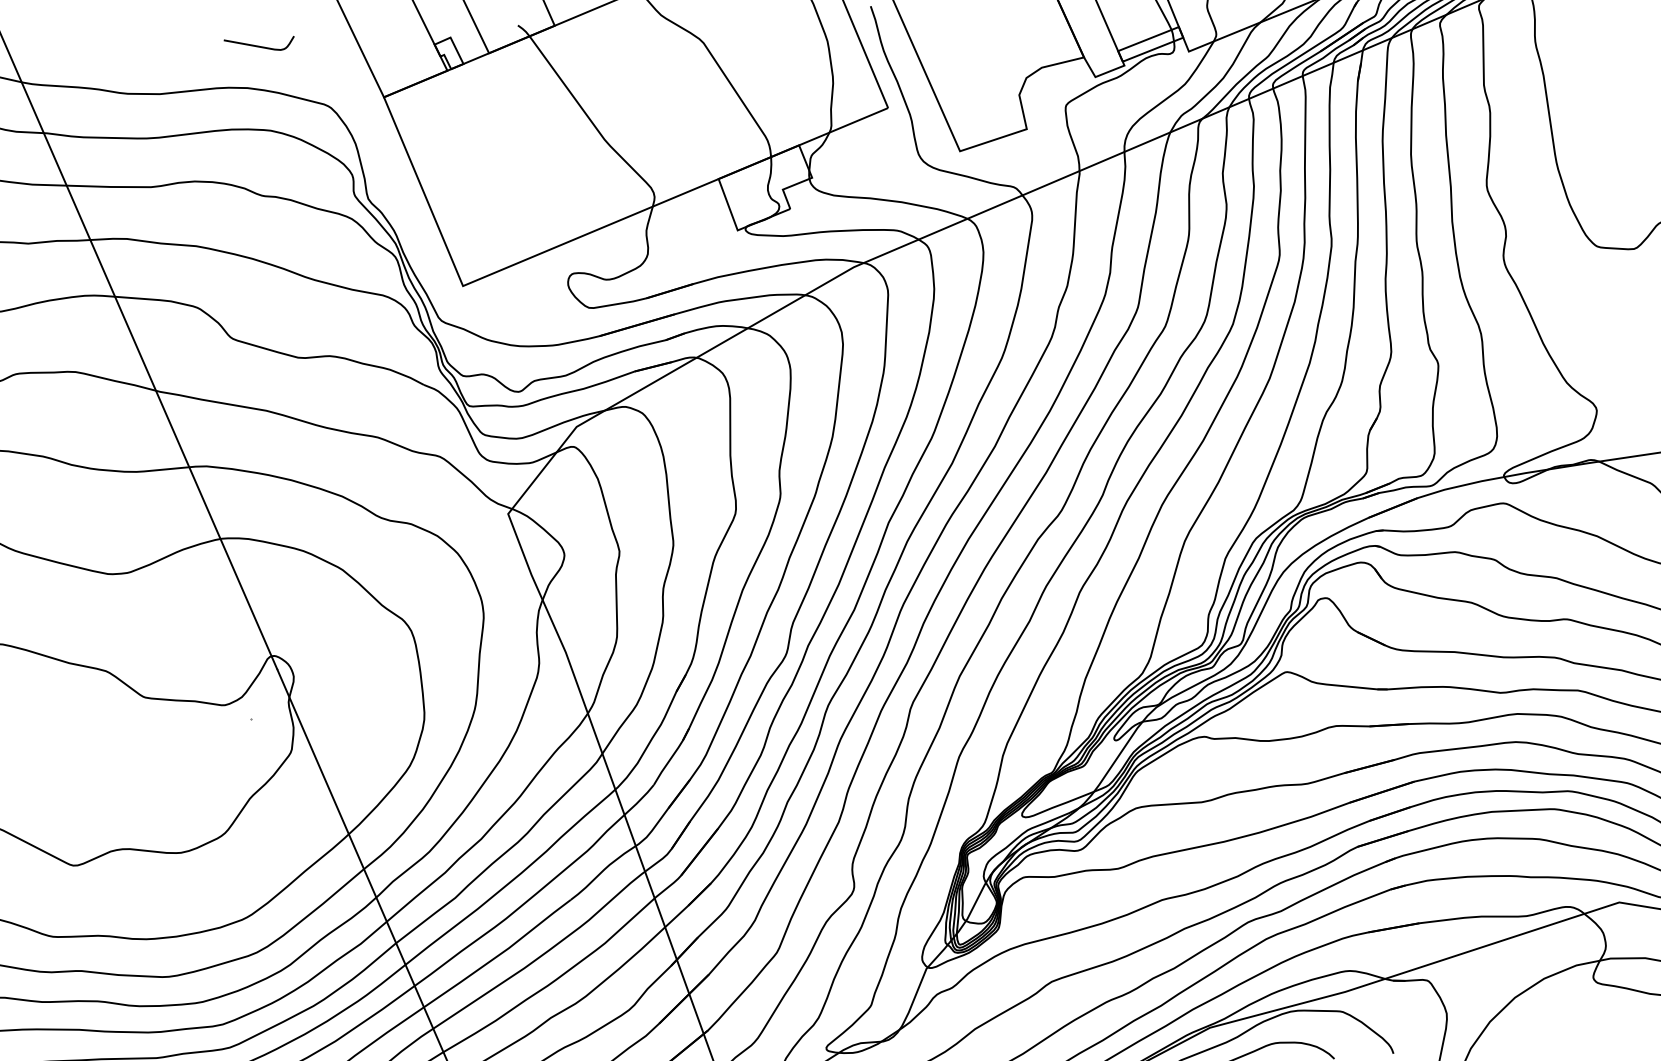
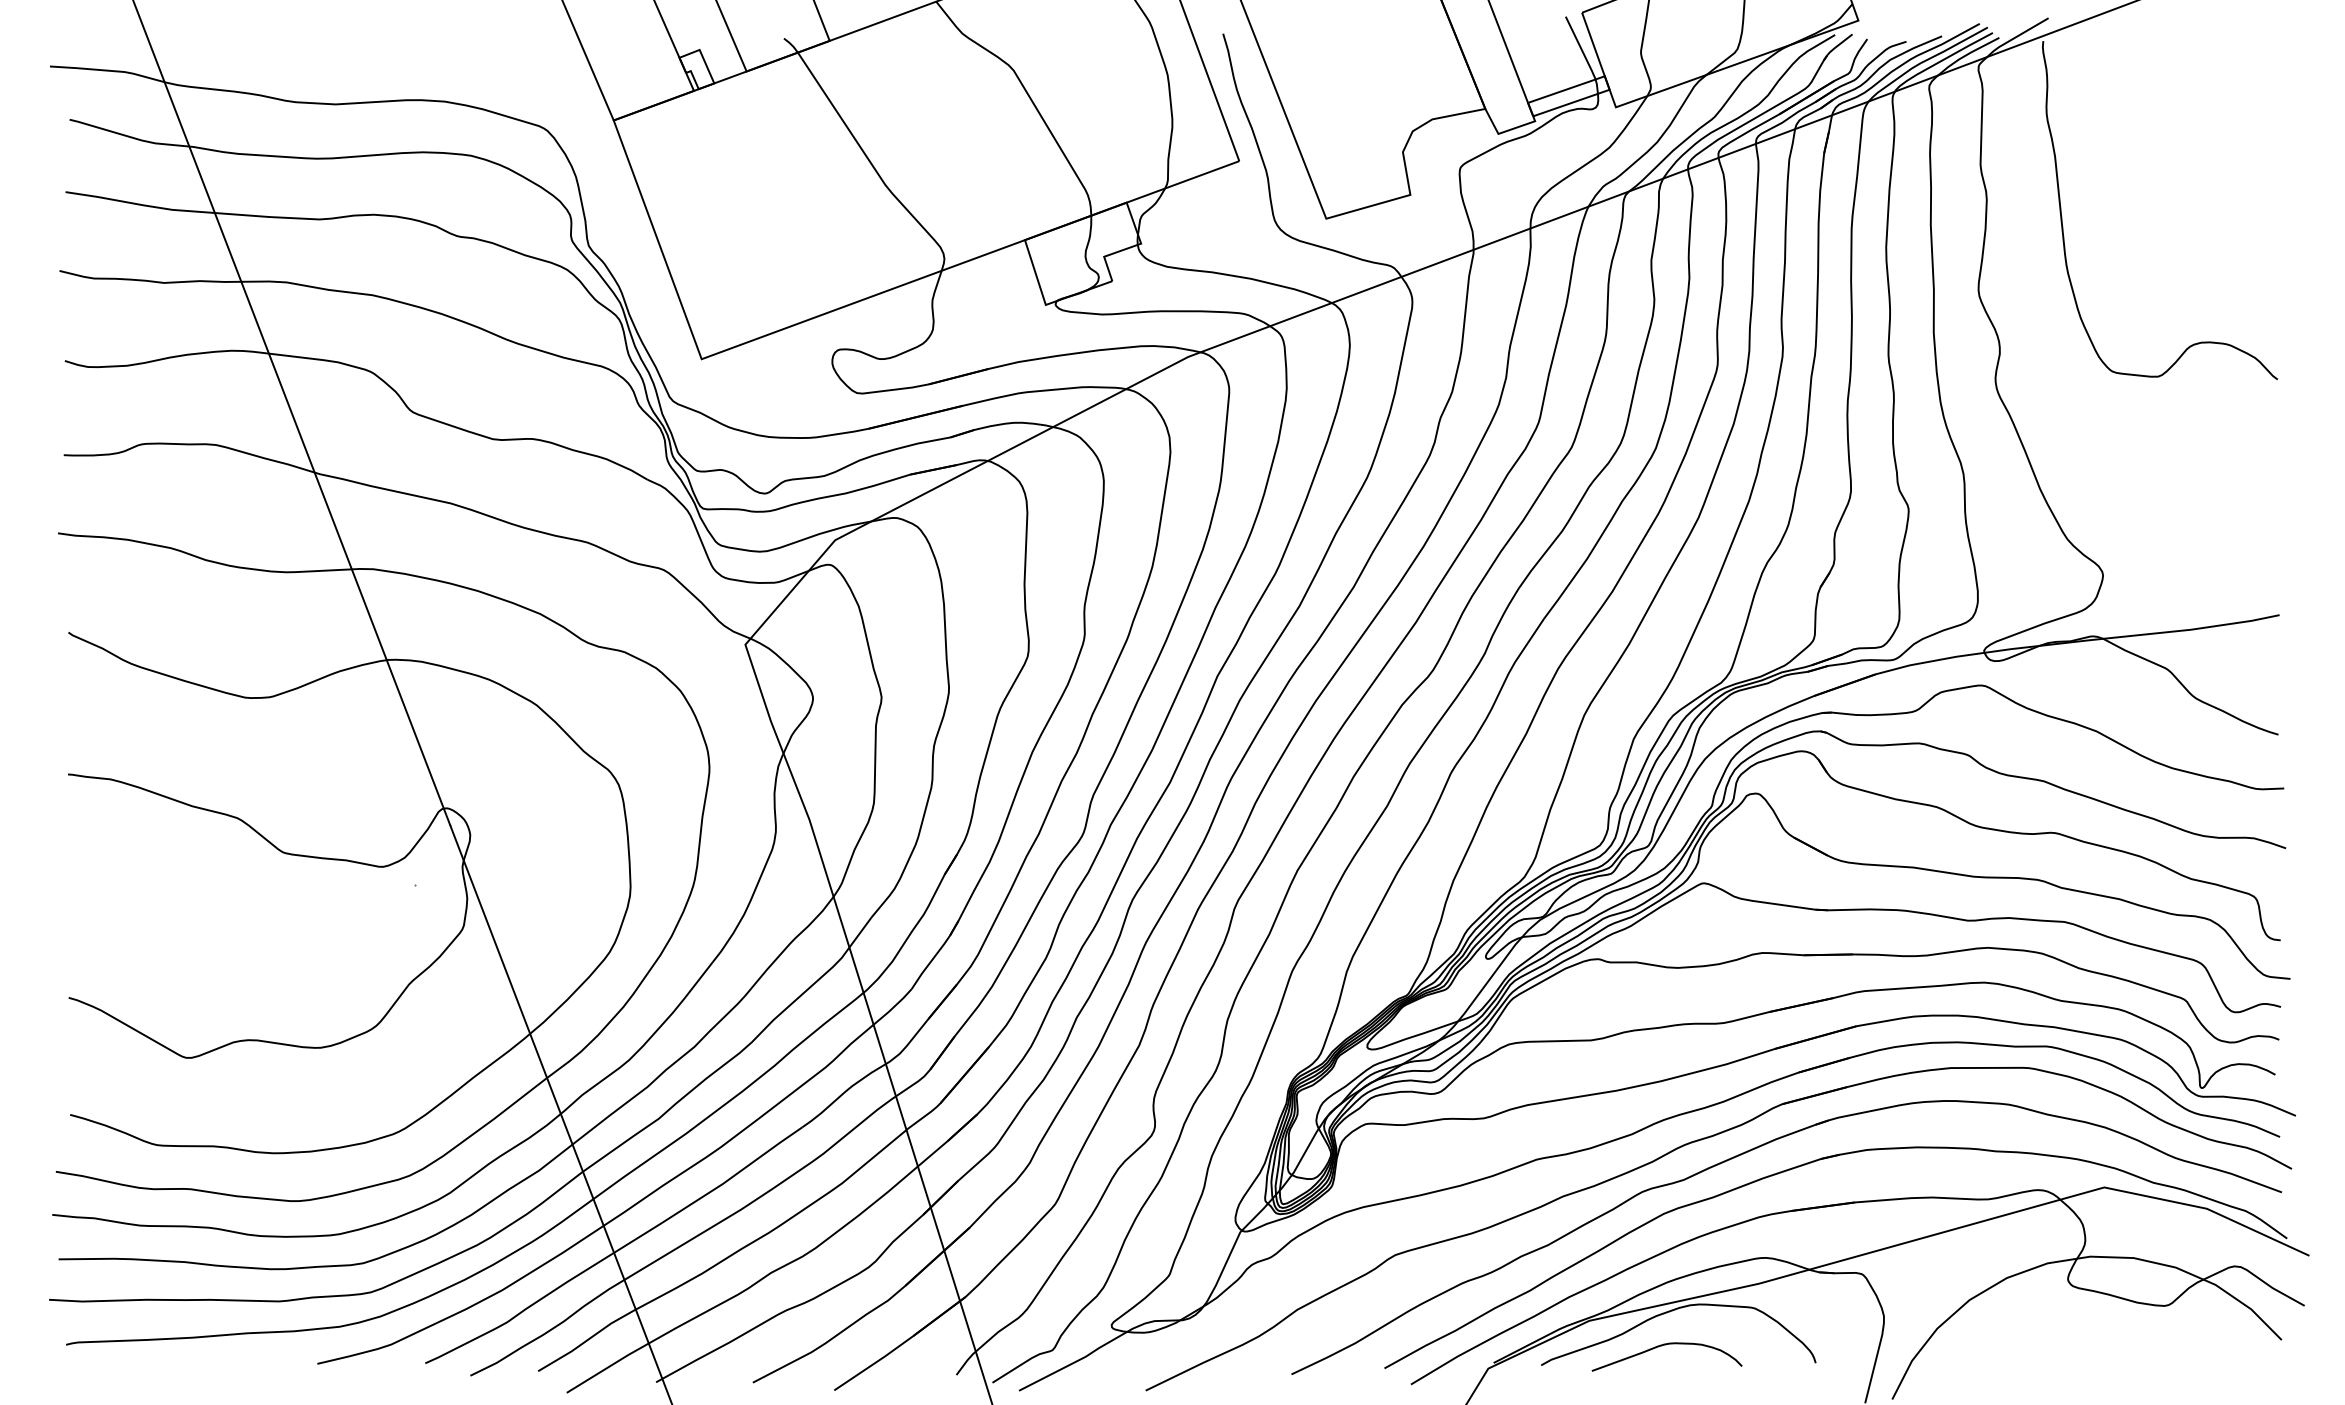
curve: (258, 45) -> (460, 49), removed

